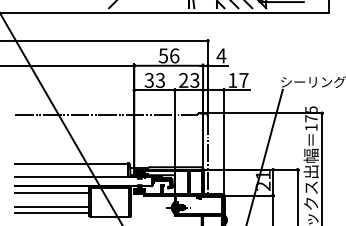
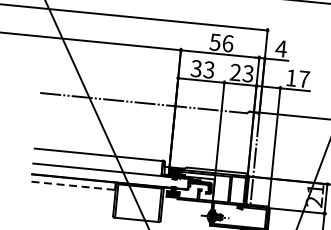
line: (52, 192) -> (73, 185), solid -> dashed
line: (52, 207) -> (72, 202), removed
line: (52, 212) -> (71, 208), removed

